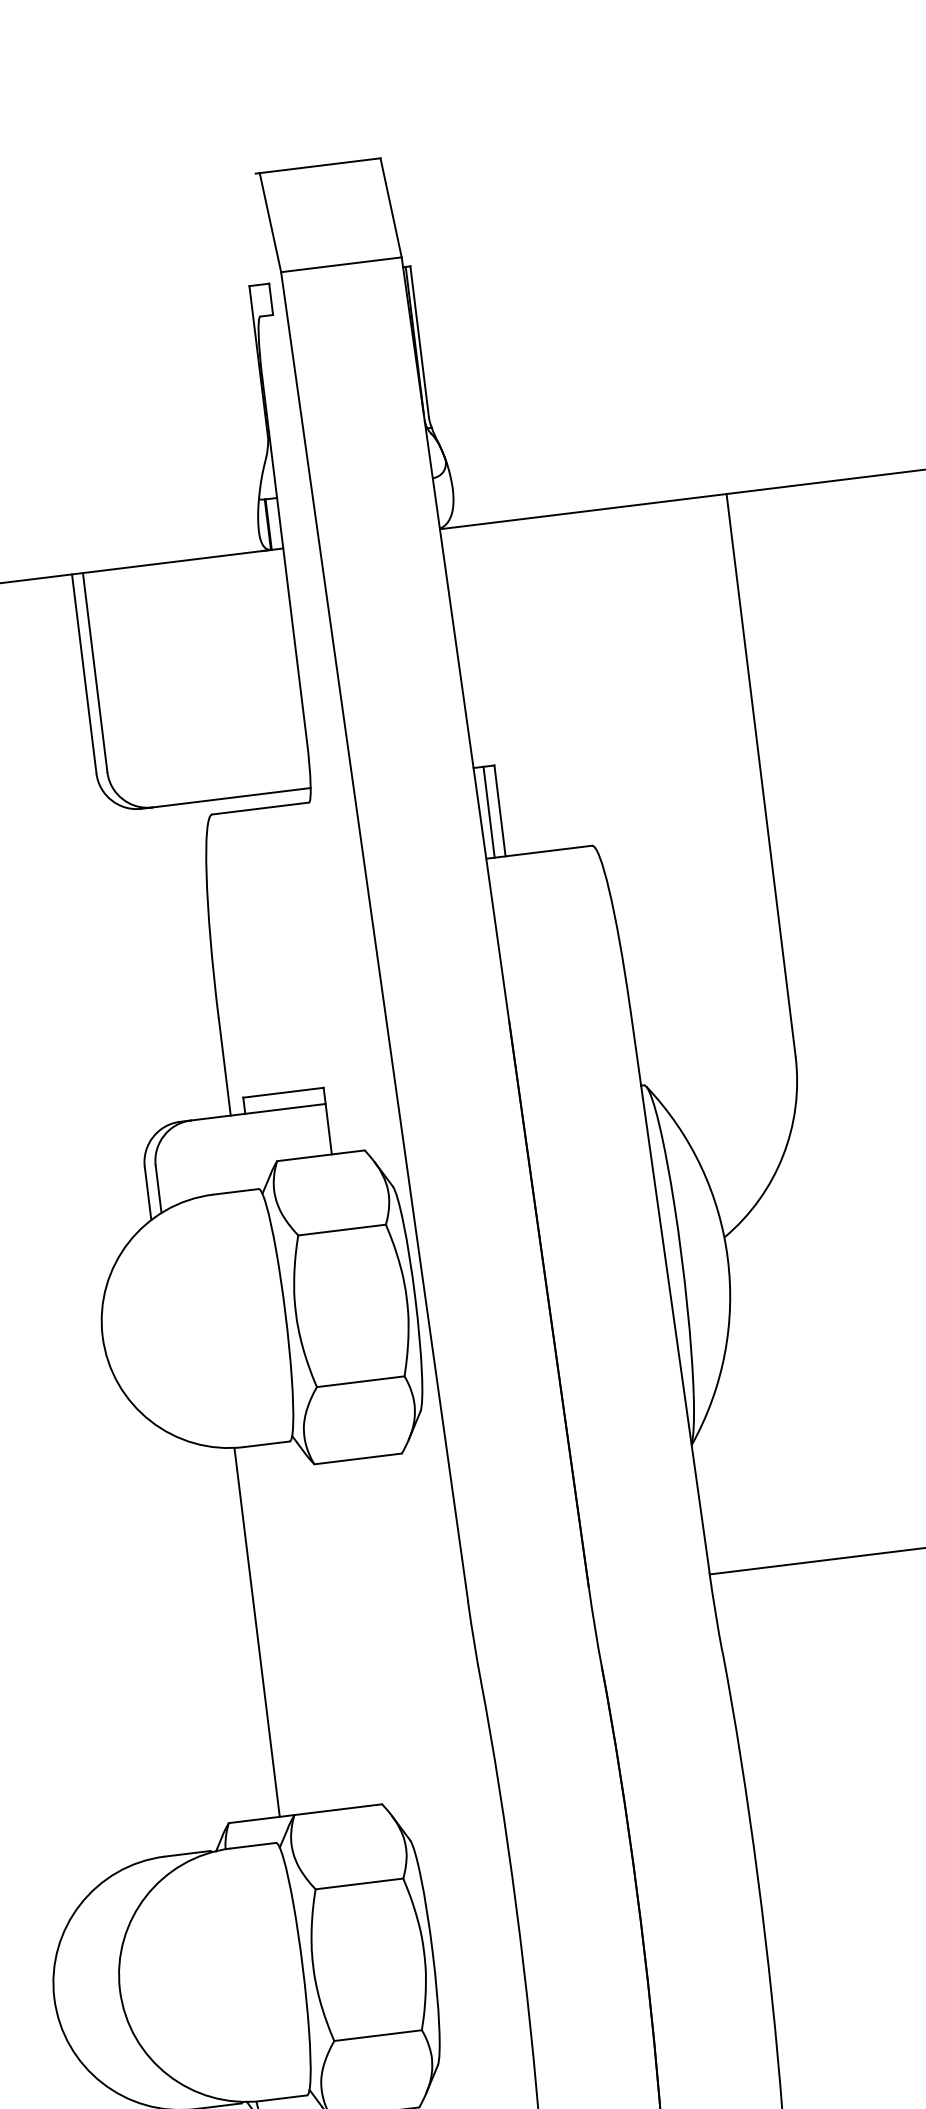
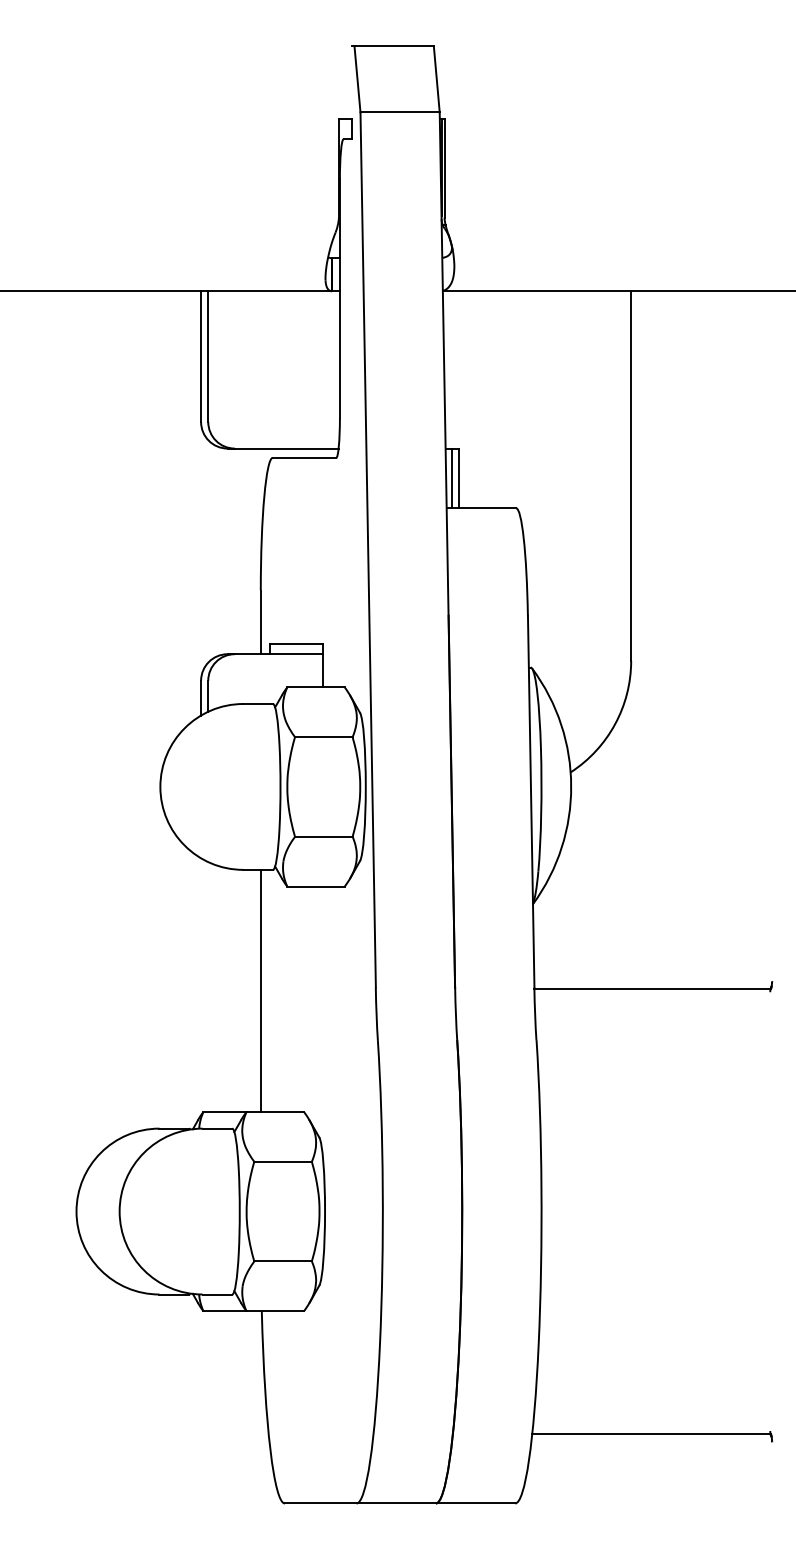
line: (256, 1631) -> (260, 990), moved

